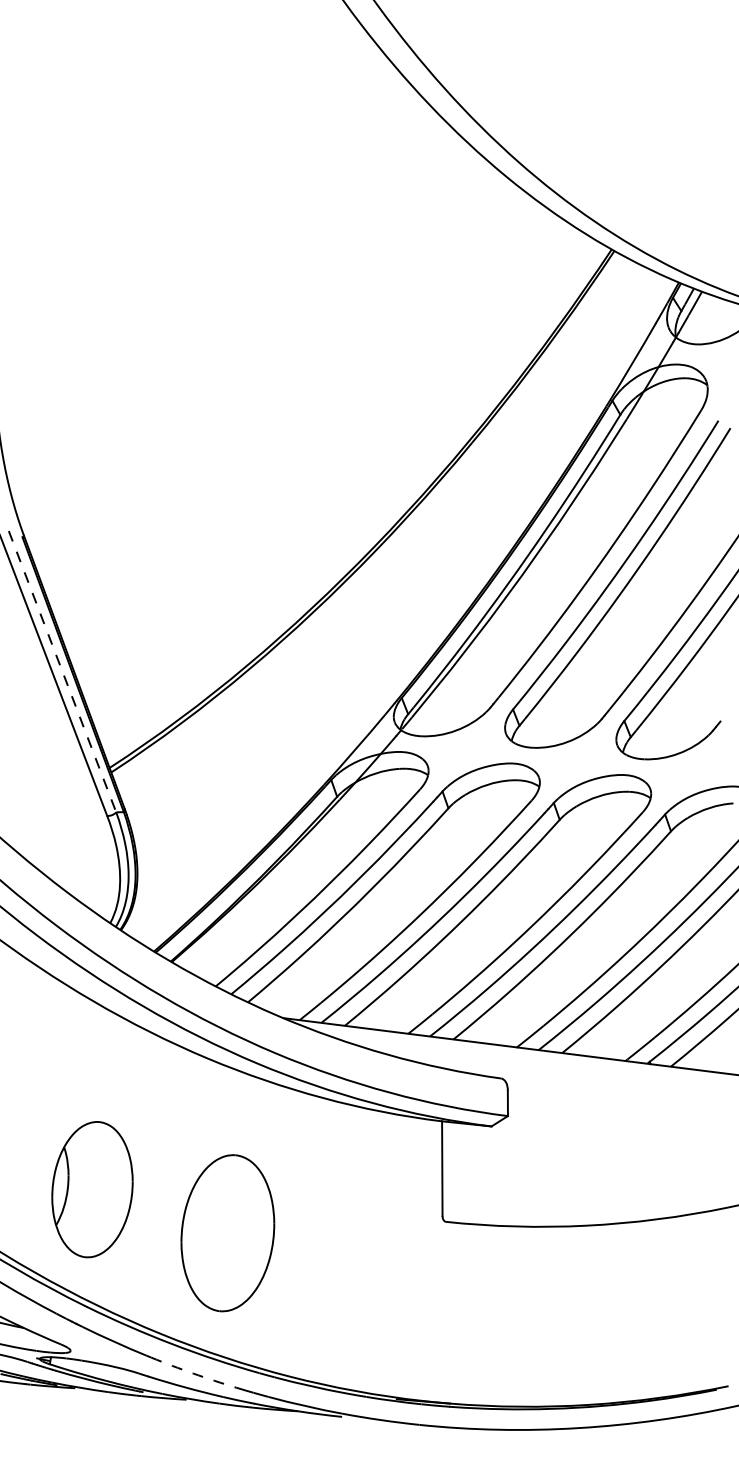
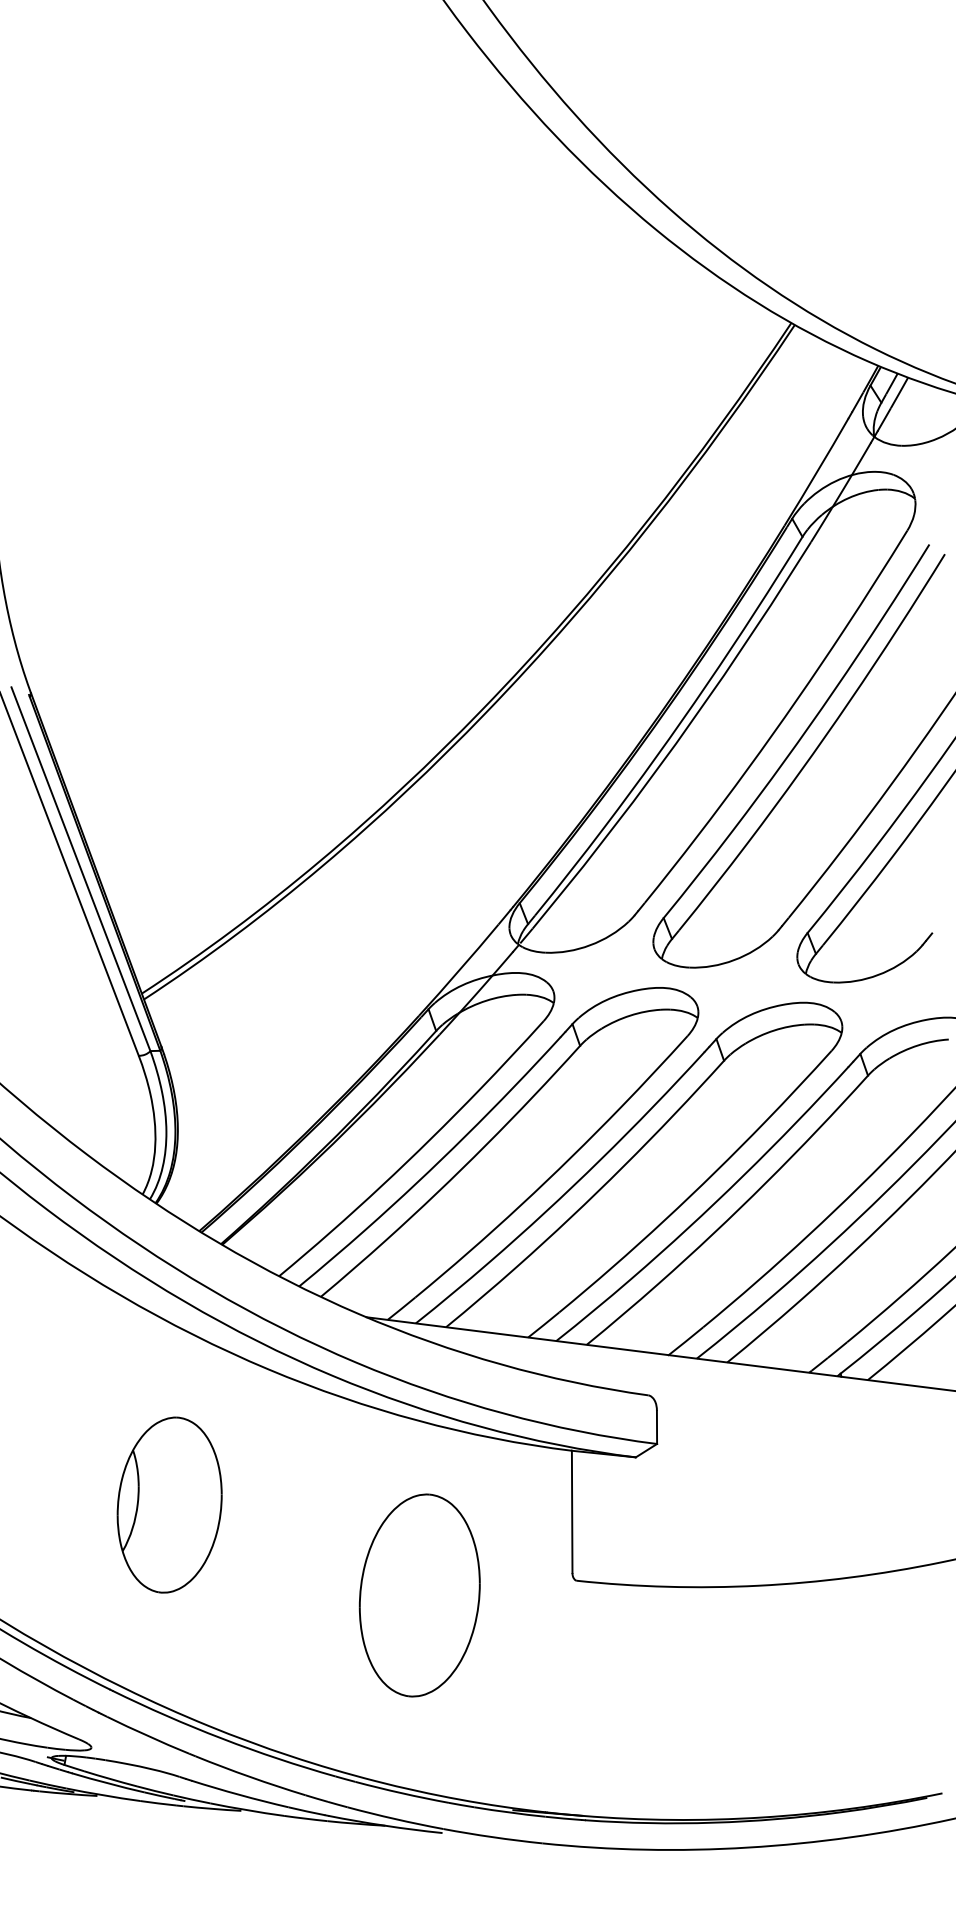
line: (62, 671) -> (80, 869), dashed -> solid
part: (92, 1189) -> (169, 1504), moved
part: (227, 1233) -> (419, 1595), moved
arc: (193, 1373) -> (250, 1777), dashed -> solid

